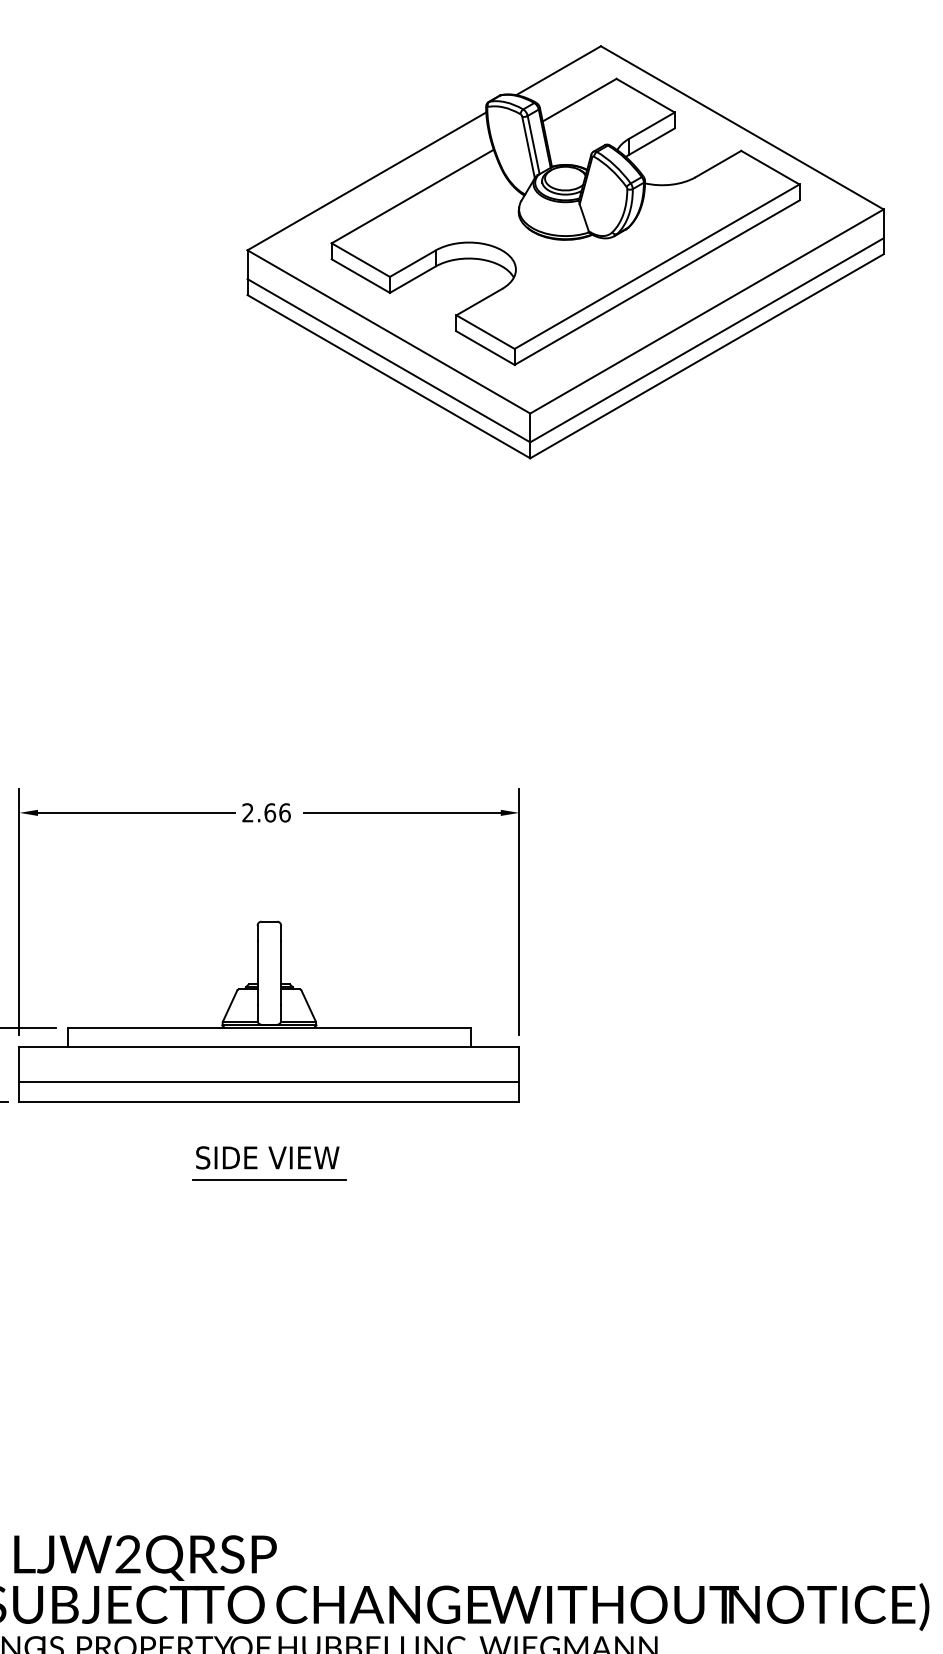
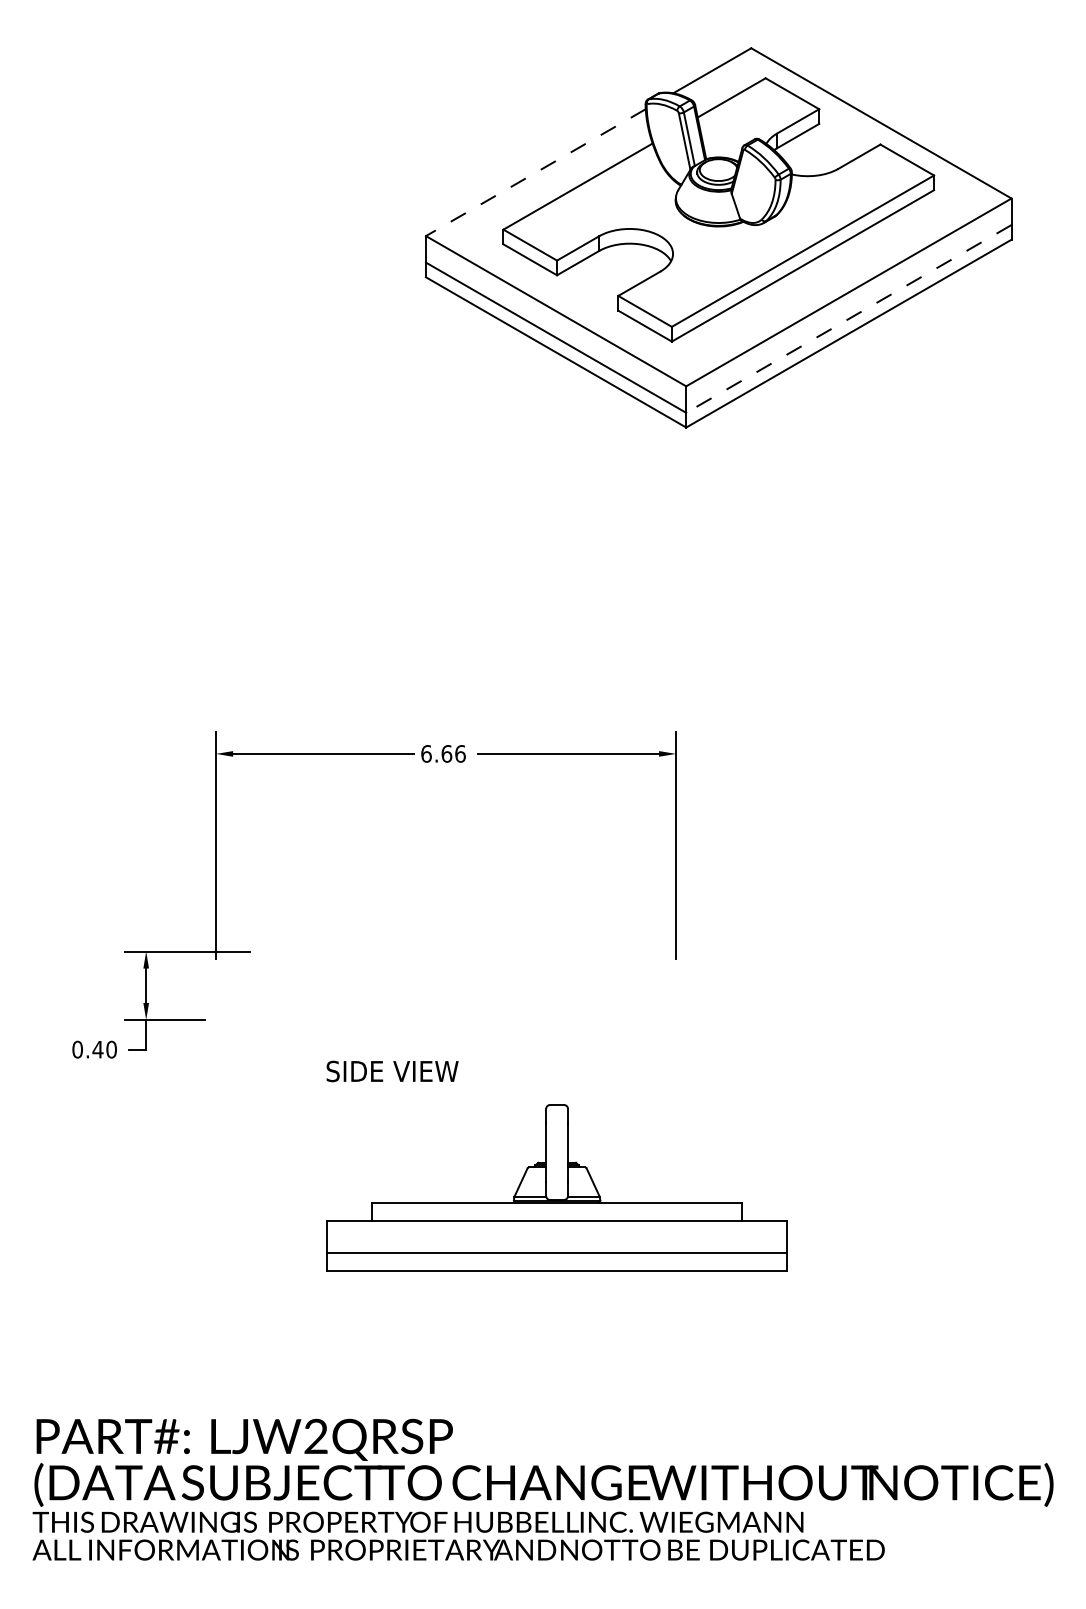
line: (366, 181) -> (535, 172), solid -> dashed
line: (706, 339) -> (848, 318), solid -> dashed
text: (248, 812) -> (426, 753), 2.66 -> 6.66
part: (268, 1011) -> (556, 1187), moved
text: (267, 1157) -> (392, 1071), moved
line: (268, 1180) -> (445, 1092), removed

